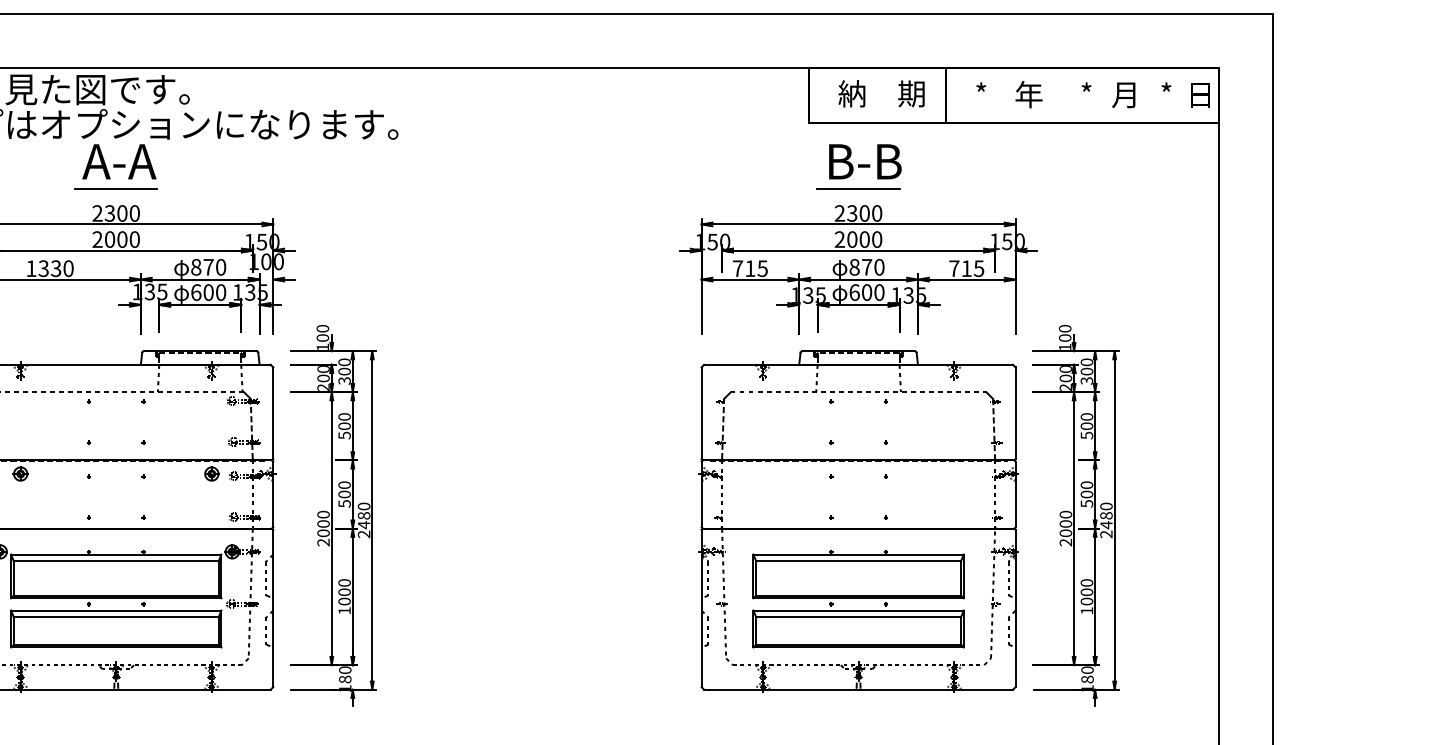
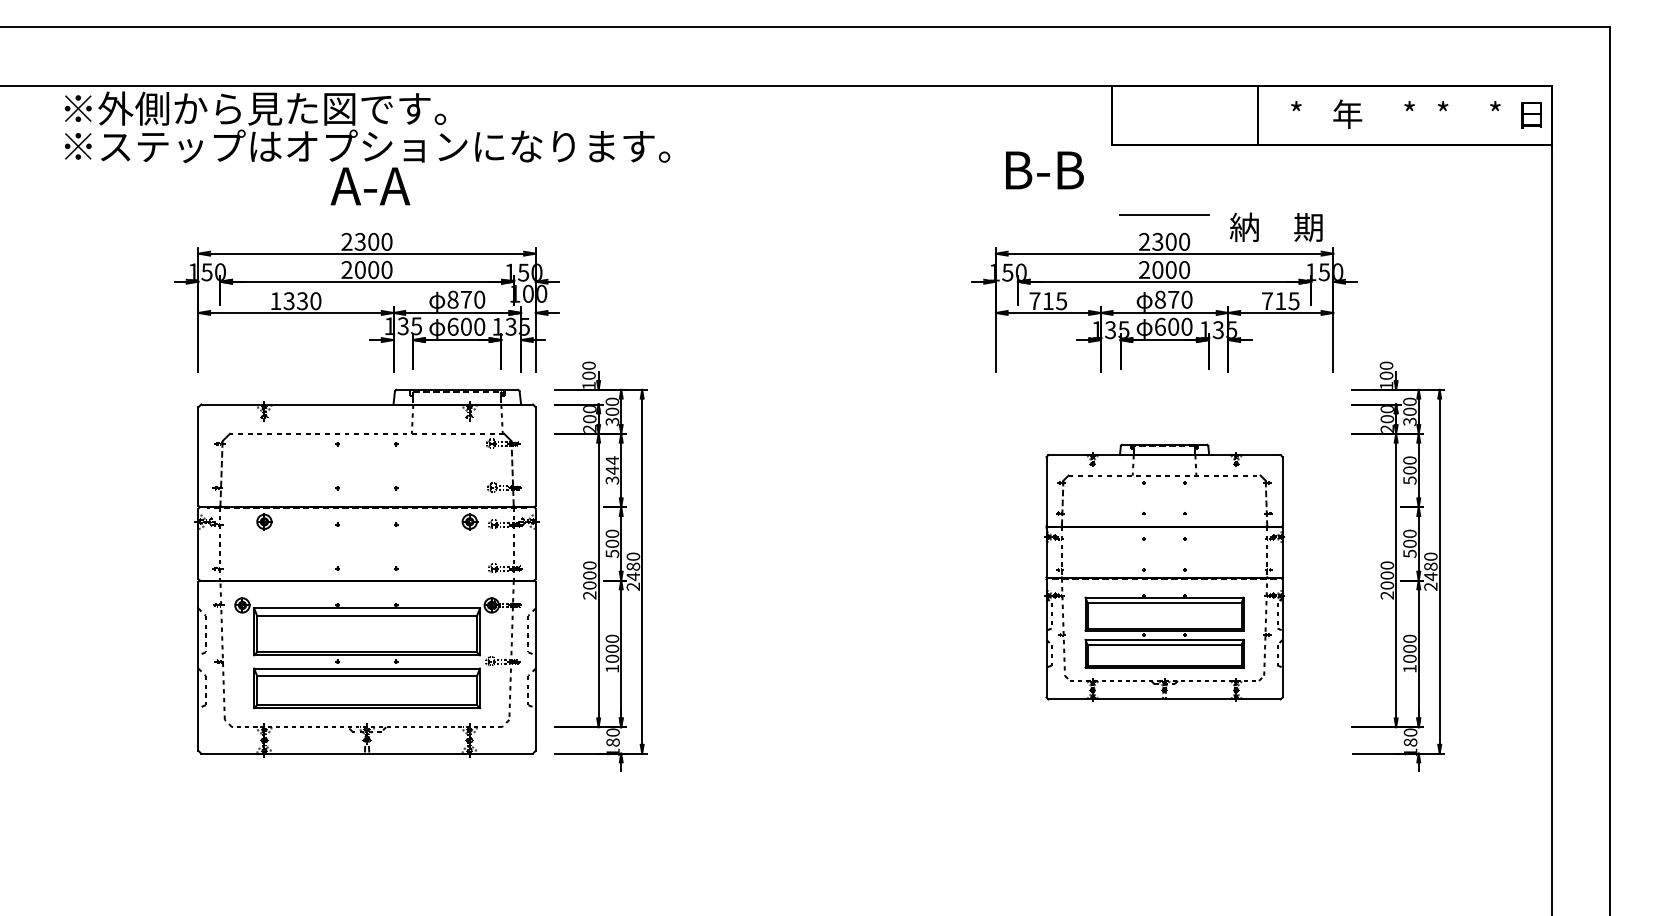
text: (881, 93) -> (1276, 227), moved
text: (1122, 94) -> (1448, 114), 月 -> *
text: (865, 161) -> (1044, 170), moved
line: (115, 188) -> (366, 215), removed
text: (344, 426) -> (612, 470), 500 -> 344
part: (858, 521) -> (1164, 572), size x0.7

